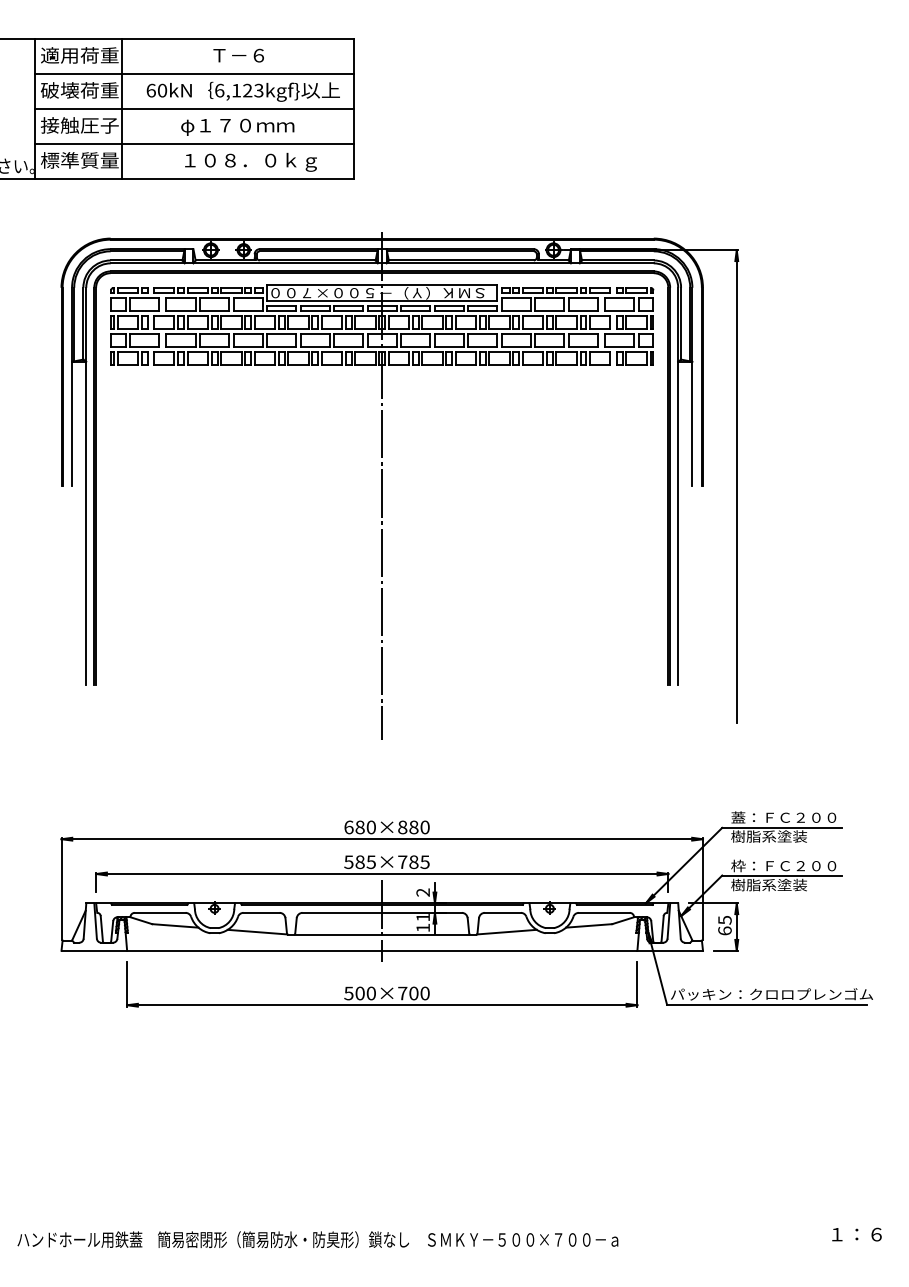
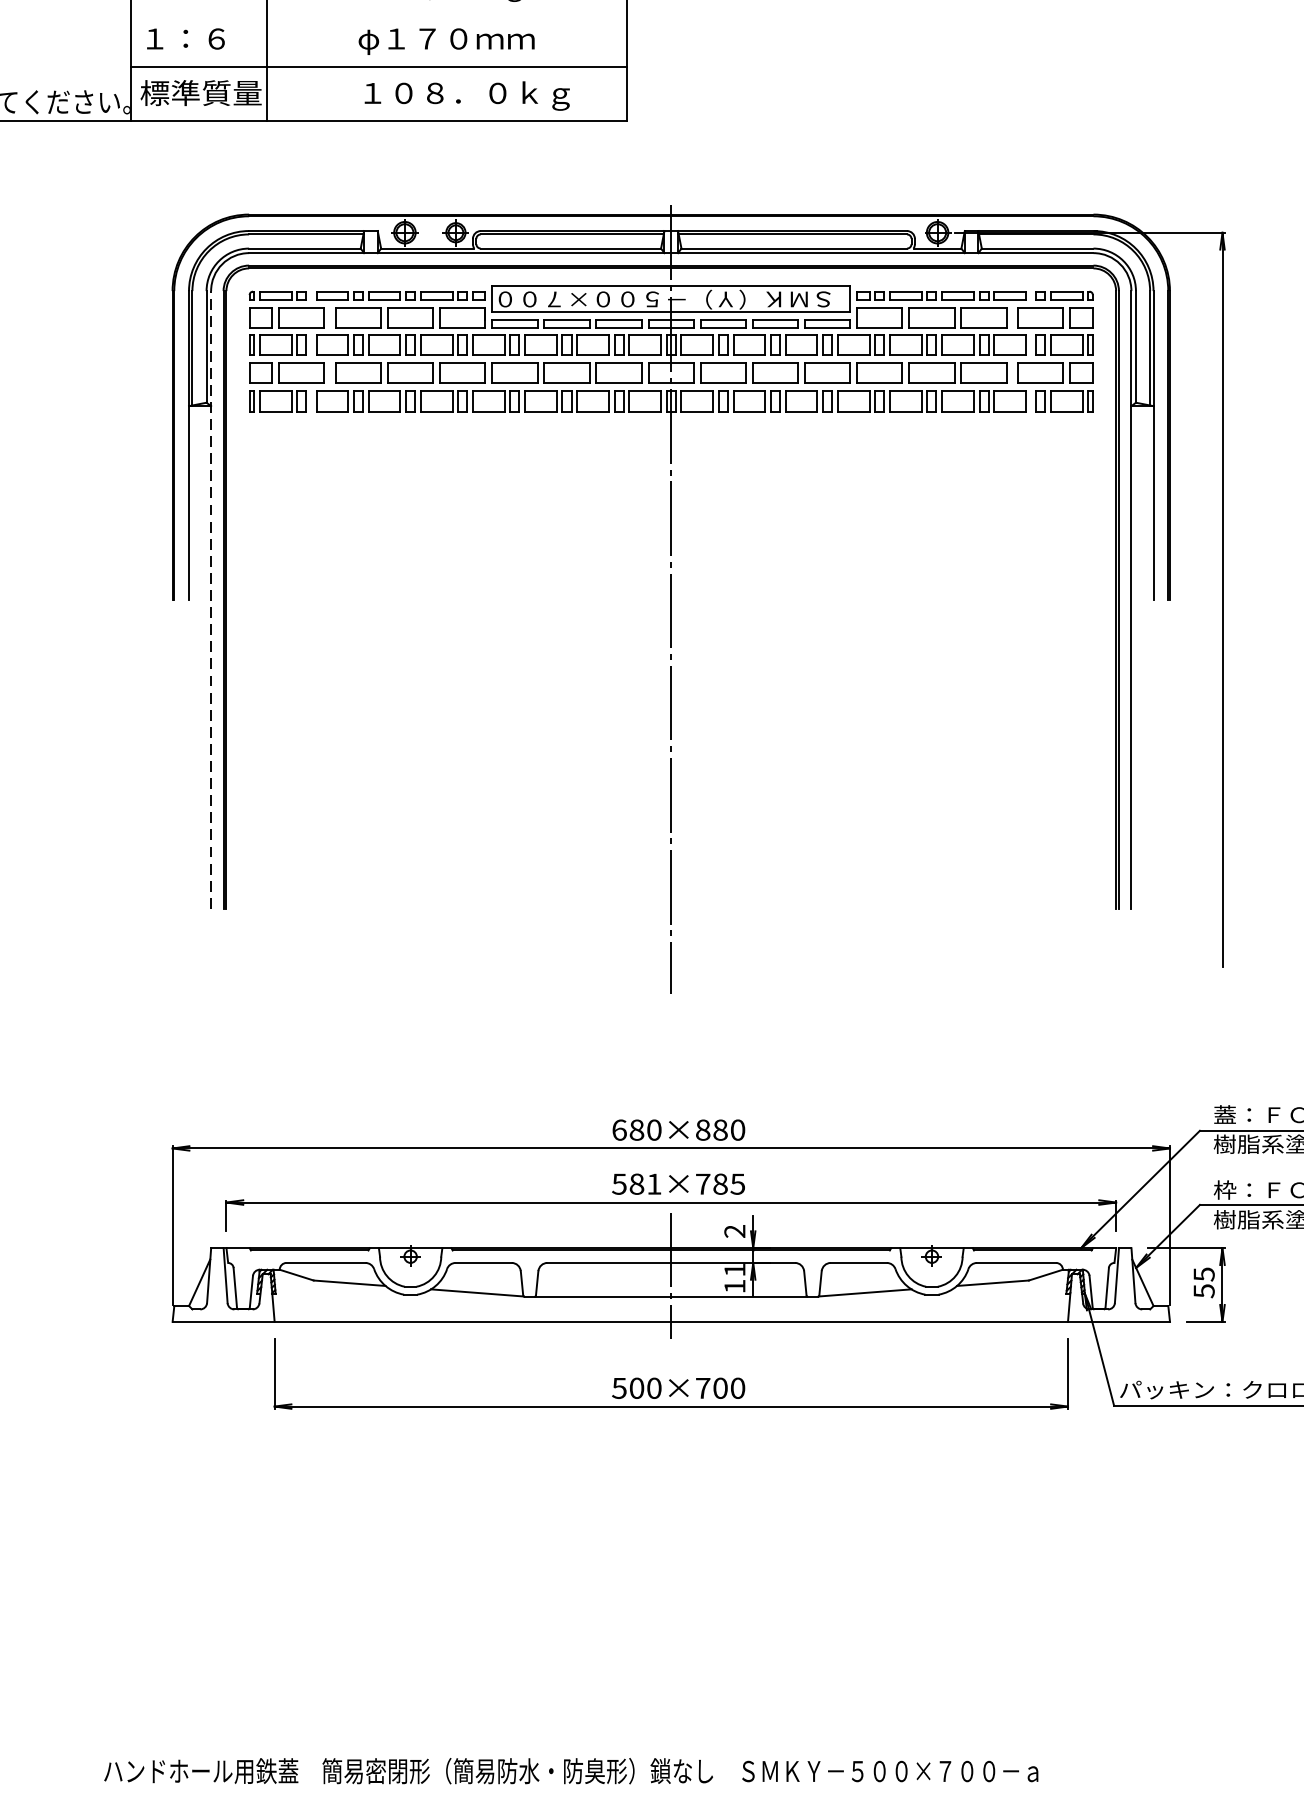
line: (193, 108) -> (377, 12), removed
text: (79, 125) -> (200, 38), 接触圧子 -> １：６
line: (86, 486) -> (211, 600), solid -> dashed
text: (370, 862) -> (653, 1184), 585×785 -> 581×785
text: (724, 930) -> (1203, 1290), 65 -> 55

